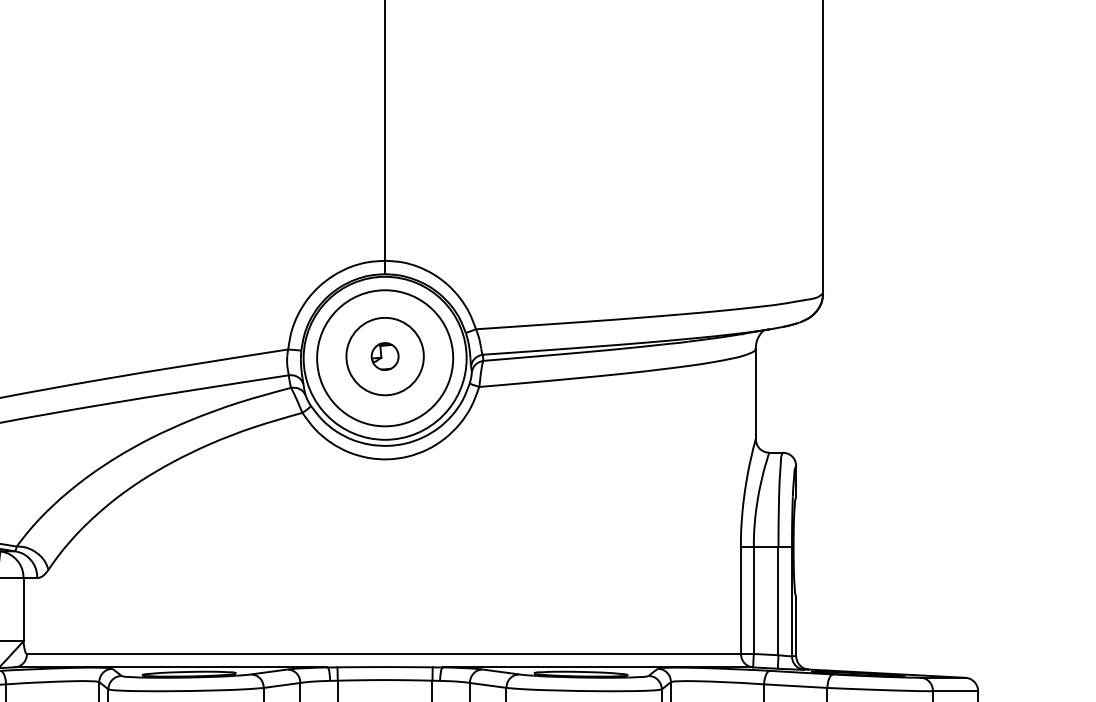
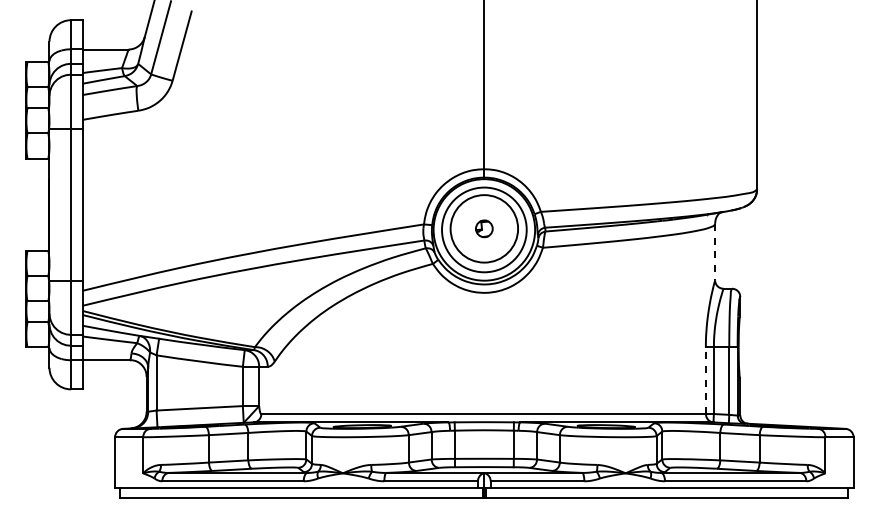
circle: (385, 355) -> (484, 228), size x1.4
line: (756, 394) -> (715, 252), solid -> dashed
line: (740, 600) -> (705, 380), solid -> dashed

